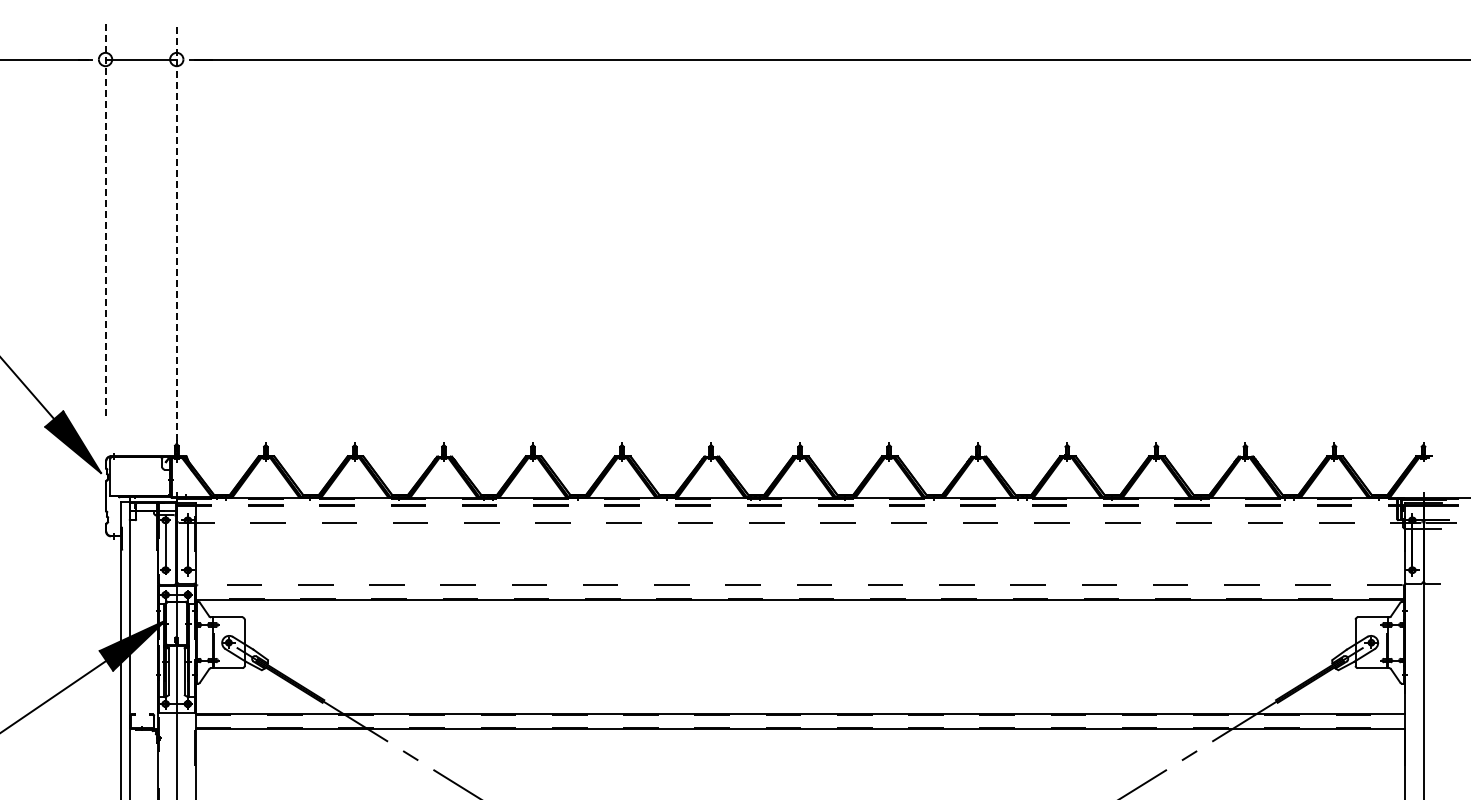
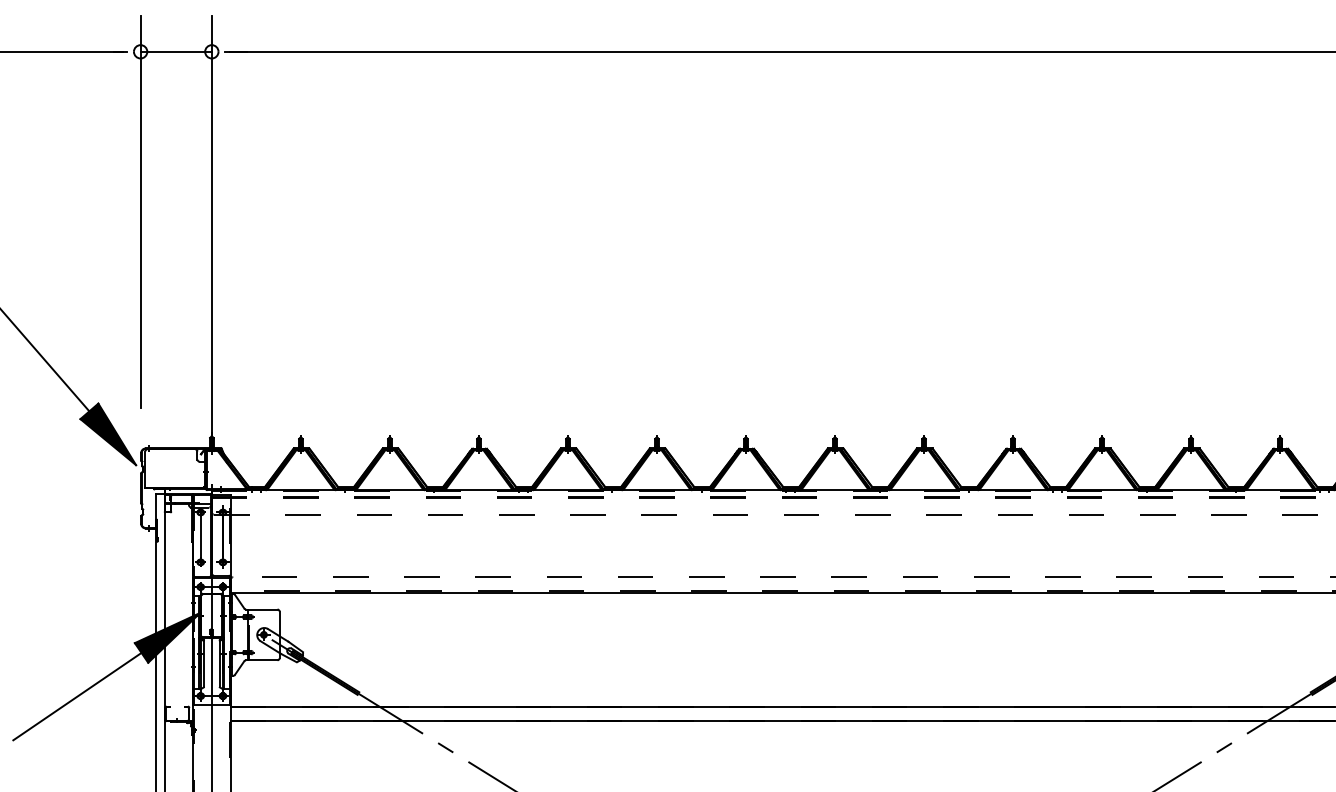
line: (105, 219) -> (140, 211), dashed -> solid
line: (176, 237) -> (211, 229), dashed -> solid

